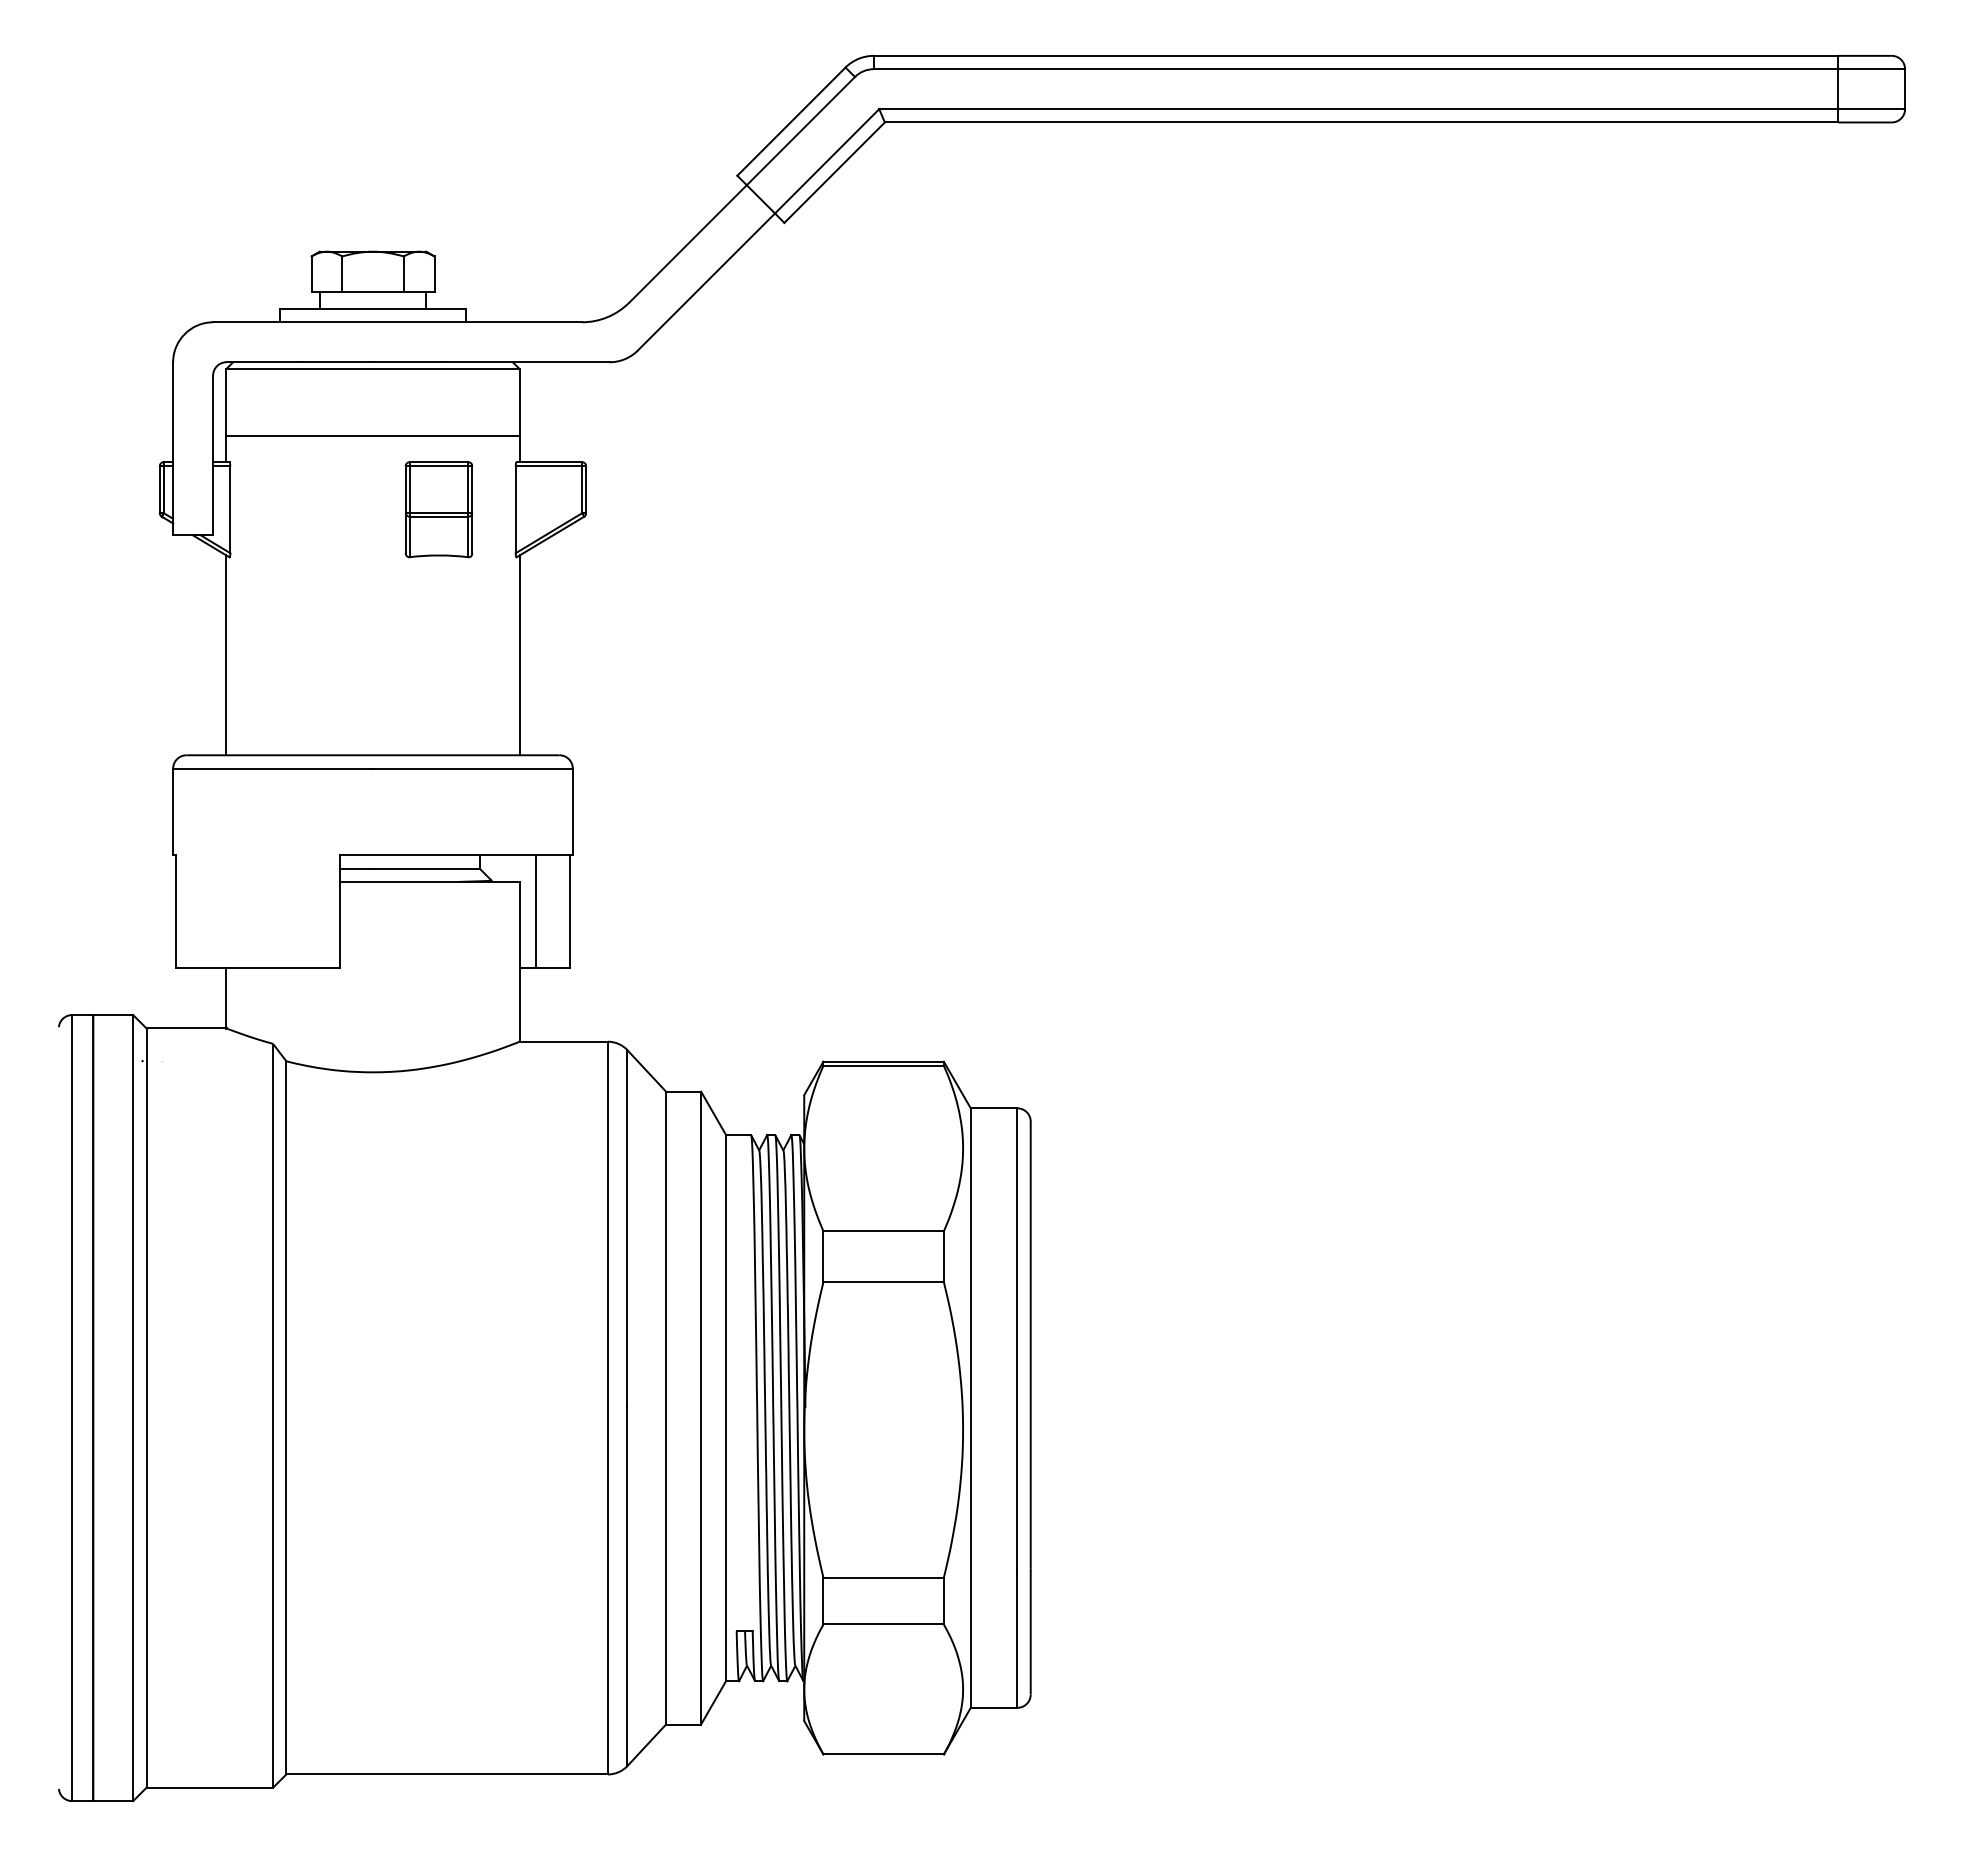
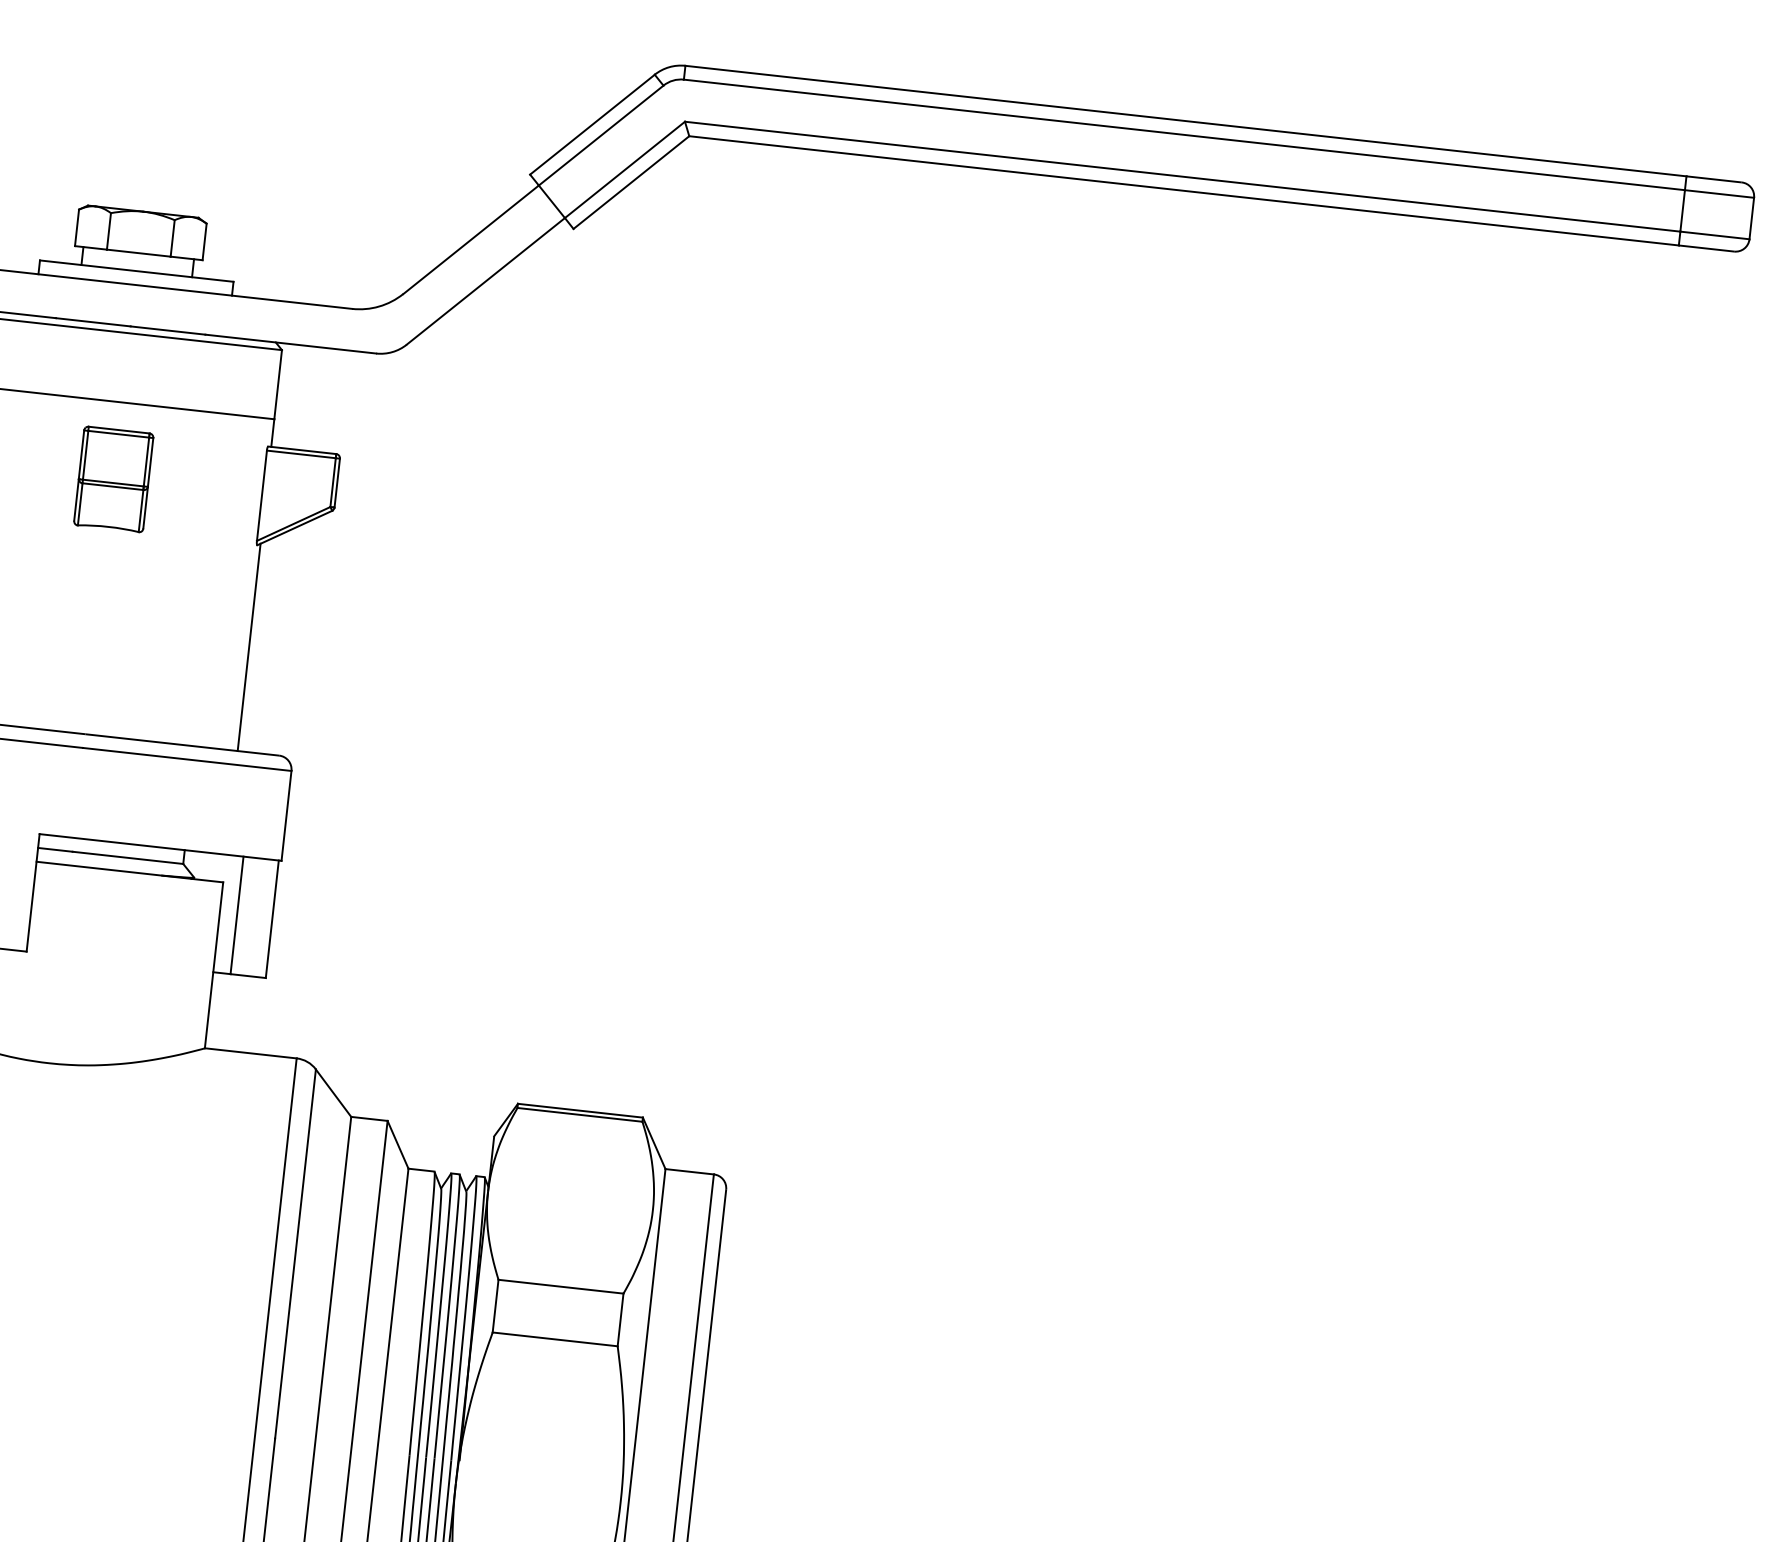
part: (438, 509) -> (113, 479), moved

